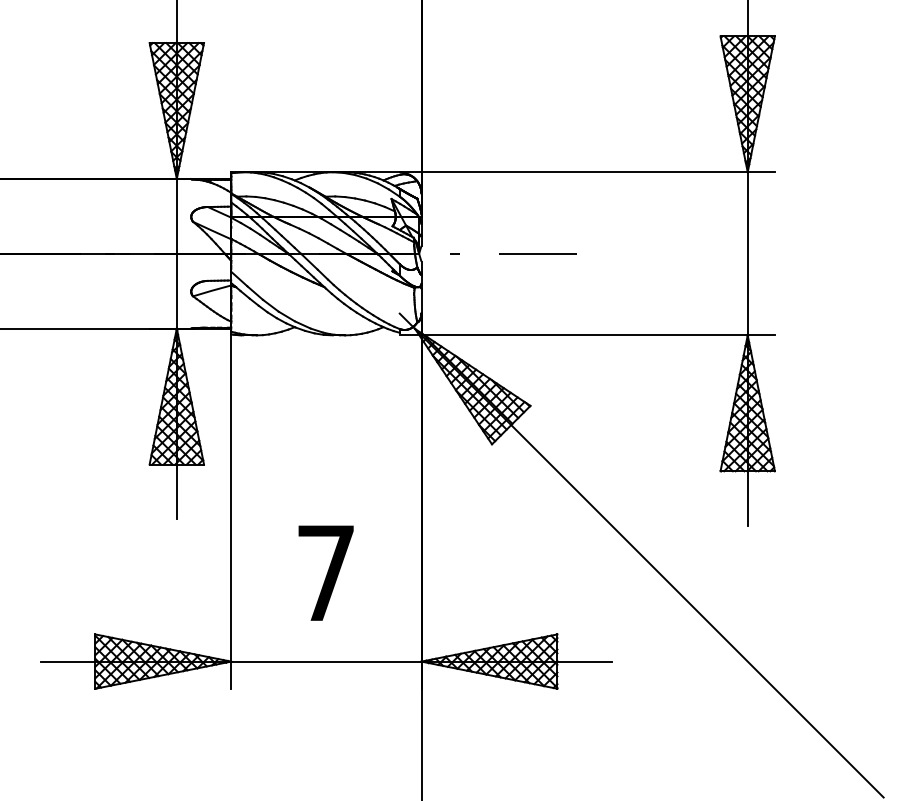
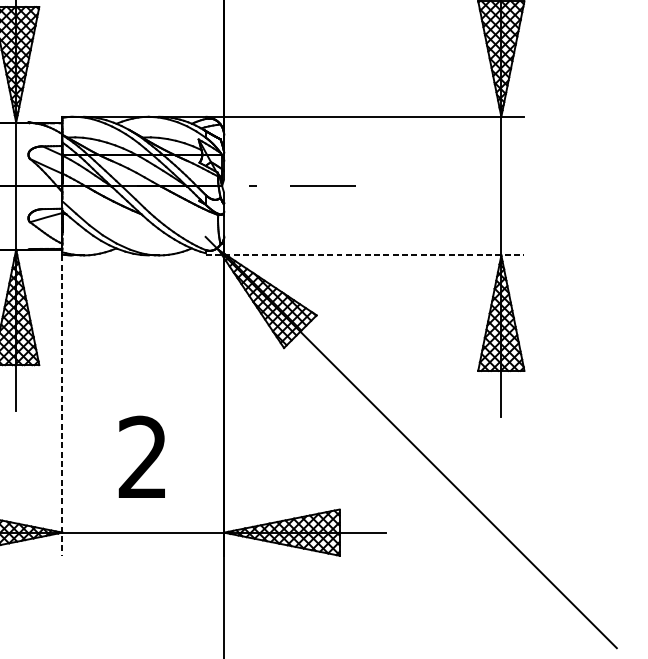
line: (587, 335) -> (365, 255), solid -> dashed
line: (231, 512) -> (62, 405), solid -> dashed
text: (325, 572) -> (142, 456), 7 -> 2

